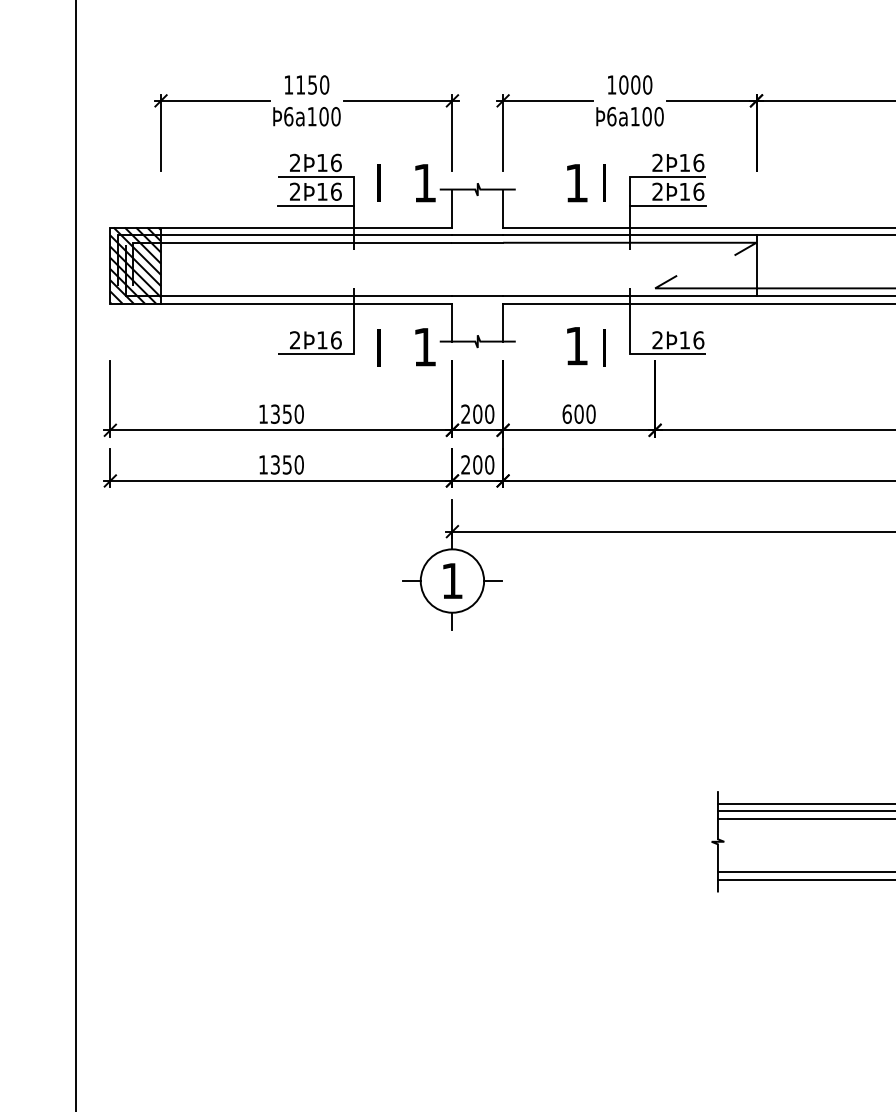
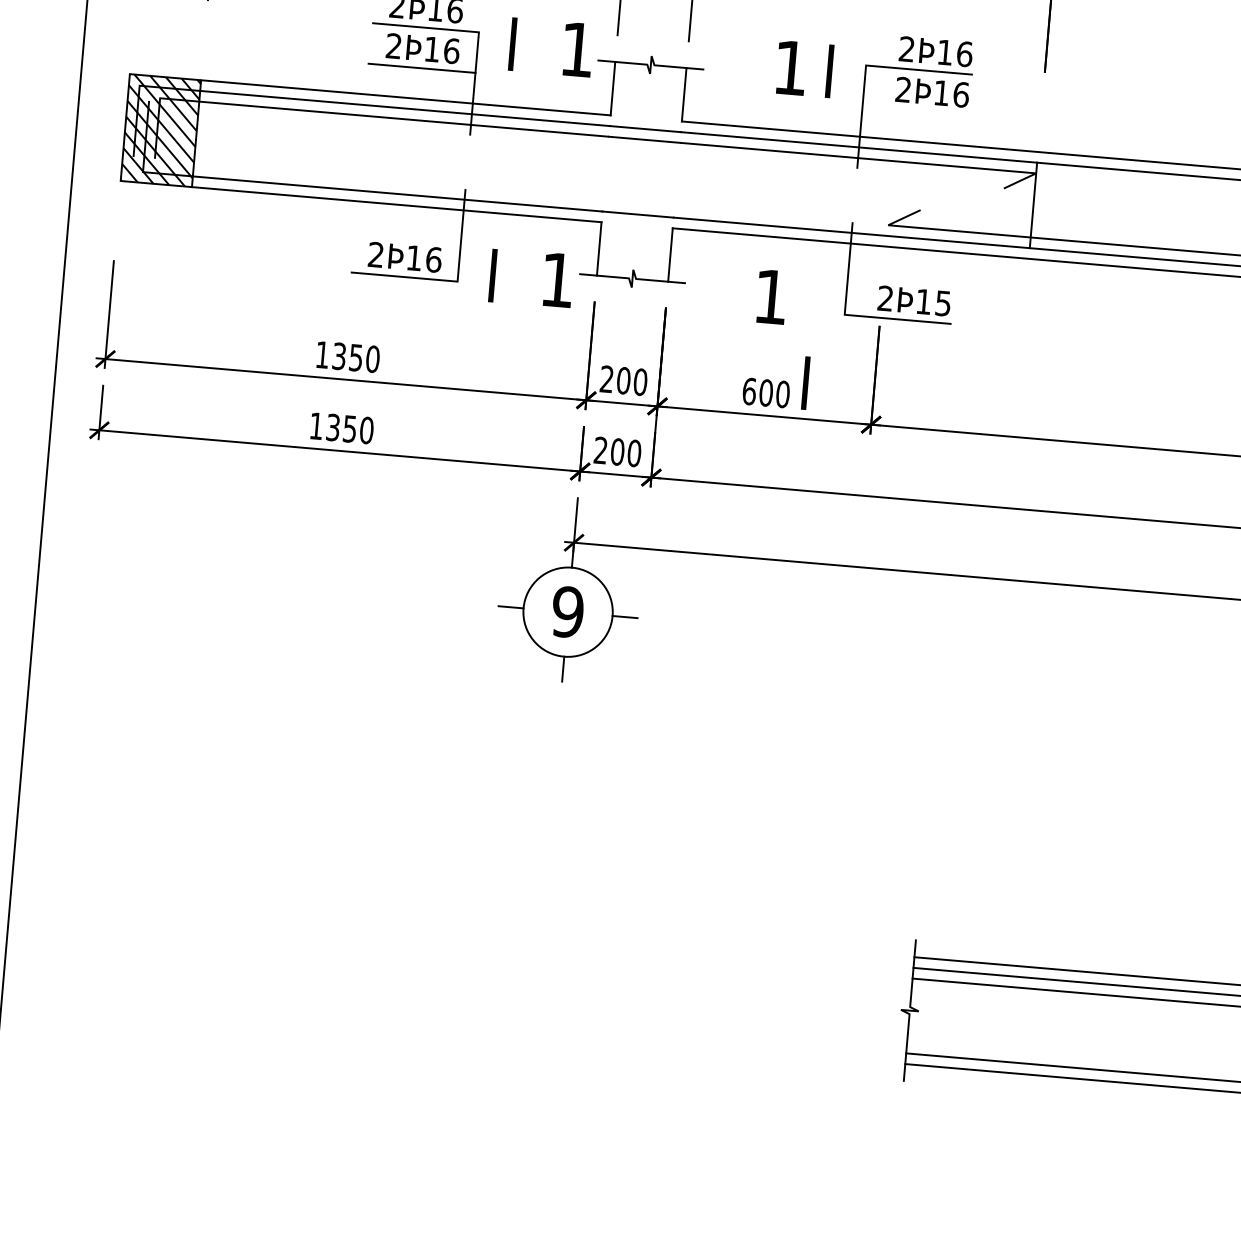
line: (667, 205) -> (915, 110), removed
text: (698, 340) -> (942, 303), 2Þ16 -> 2Þ15
line: (604, 347) -> (805, 382), moved
text: (452, 580) -> (568, 611), 1 -> 9

